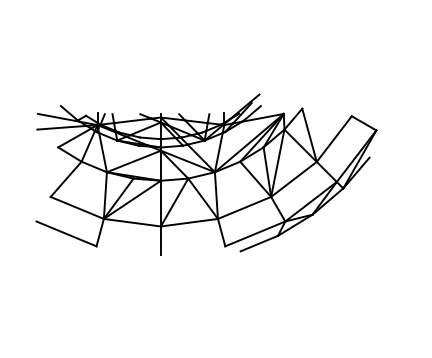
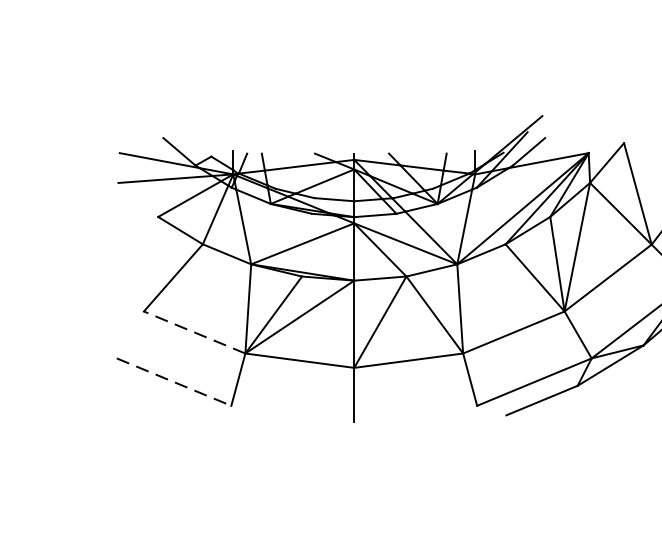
line: (77, 207) -> (195, 331), solid -> dashed
line: (66, 234) -> (174, 383), solid -> dashed

